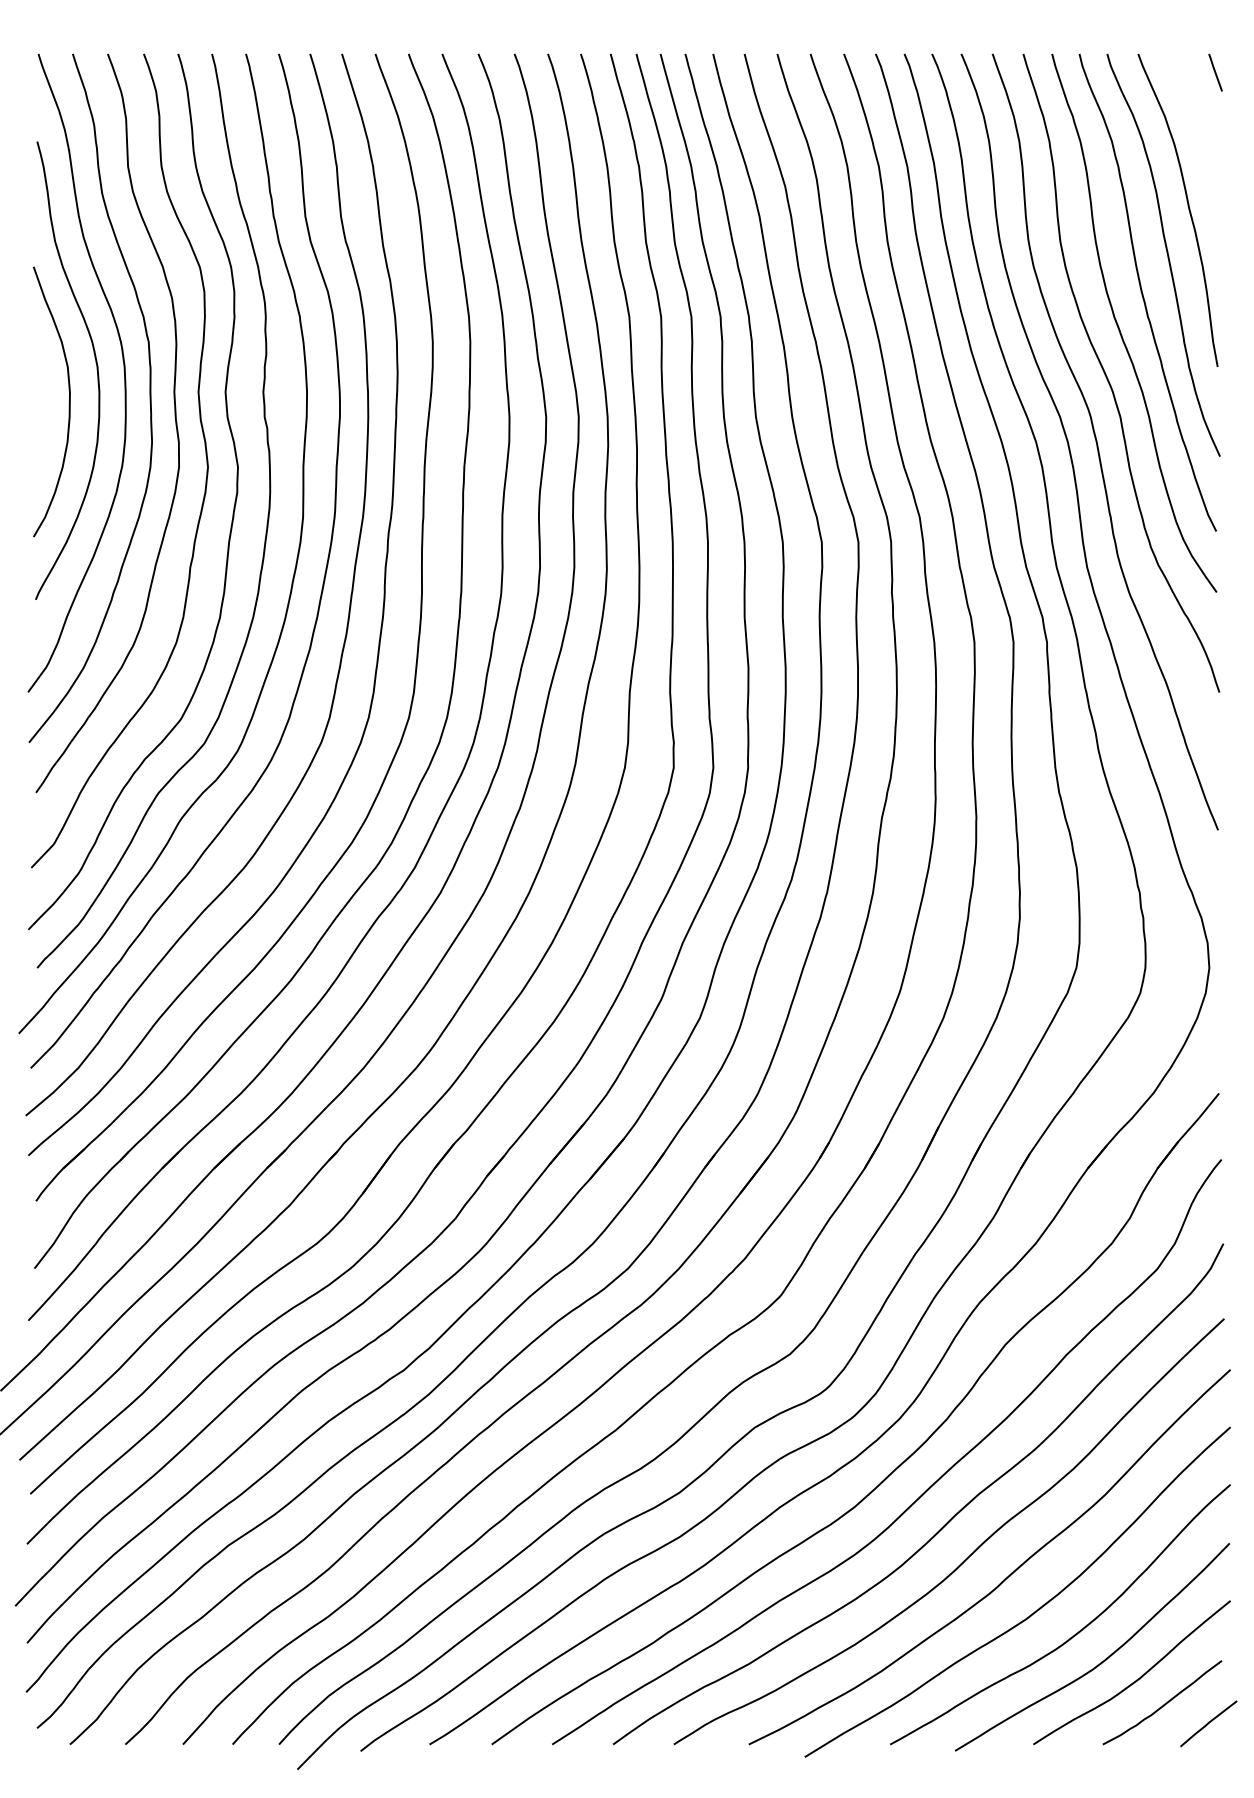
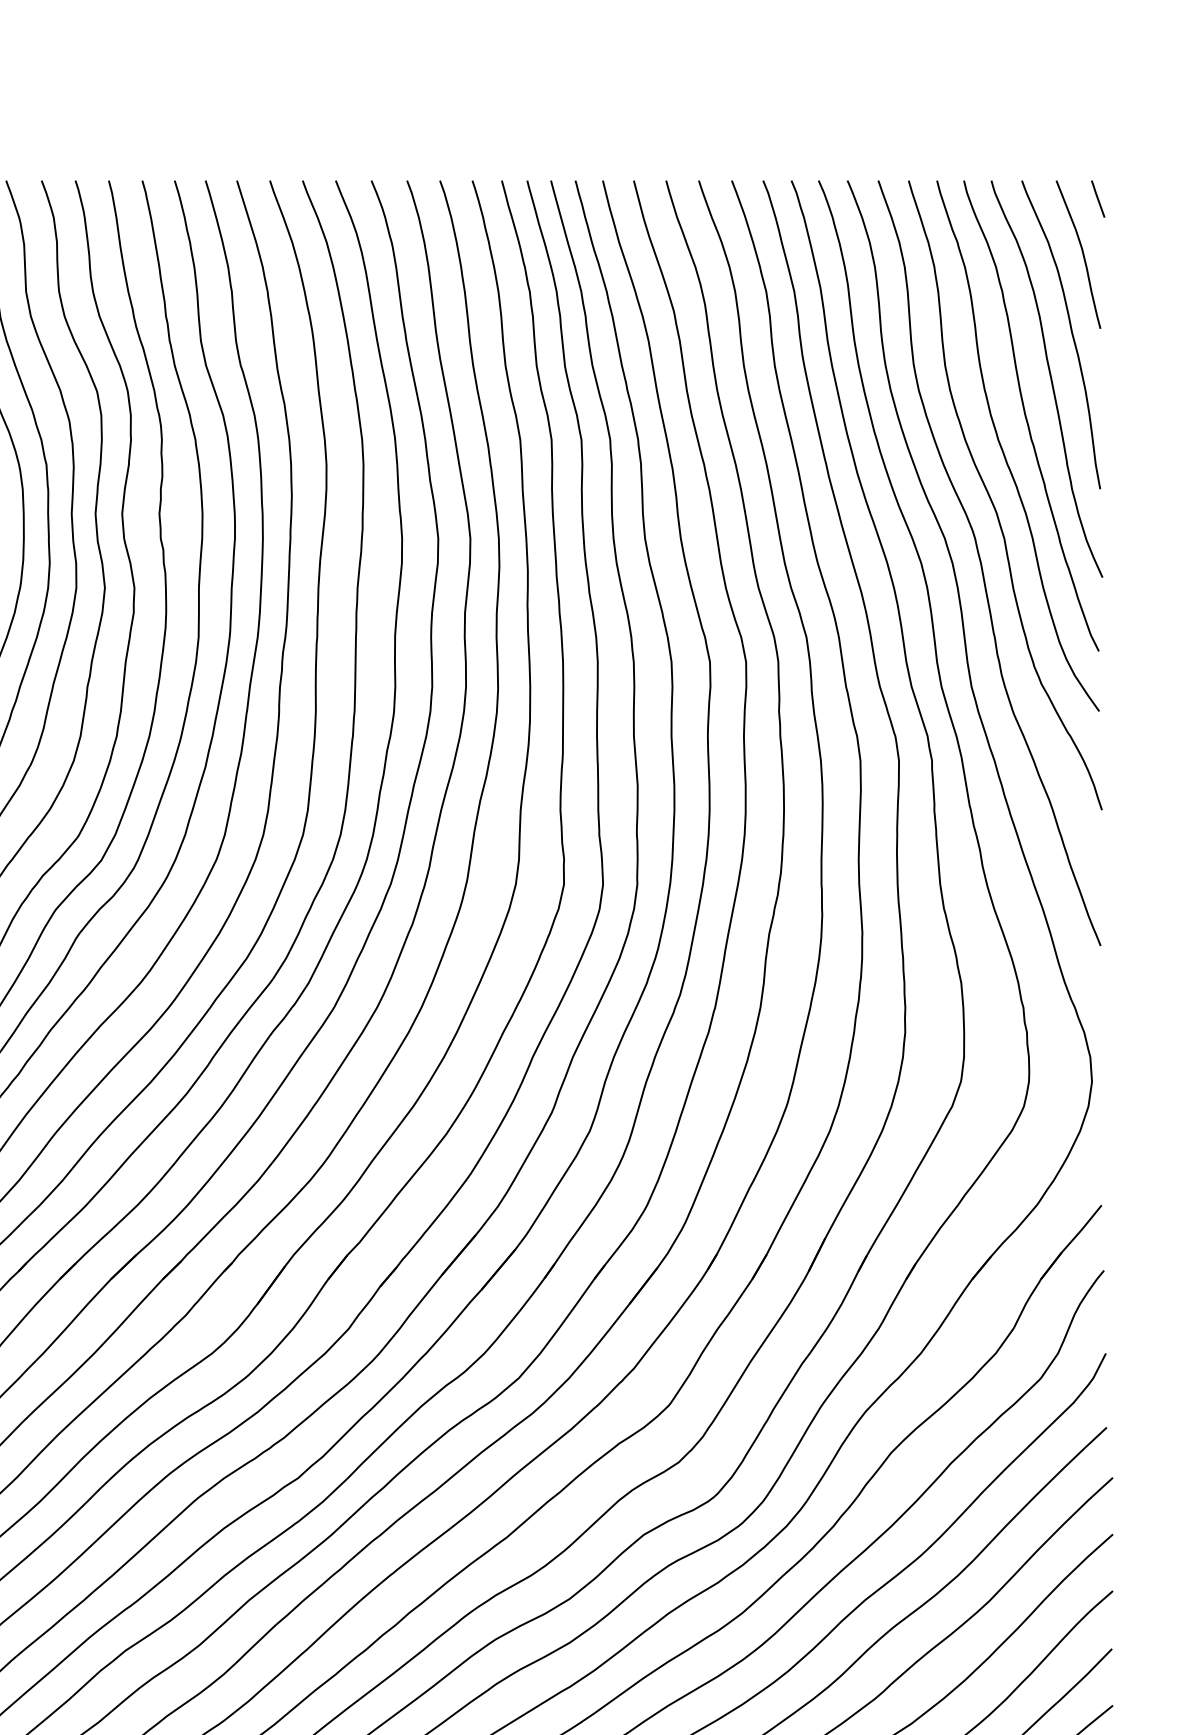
curve: (1199, 128) -> (1082, 254), added

